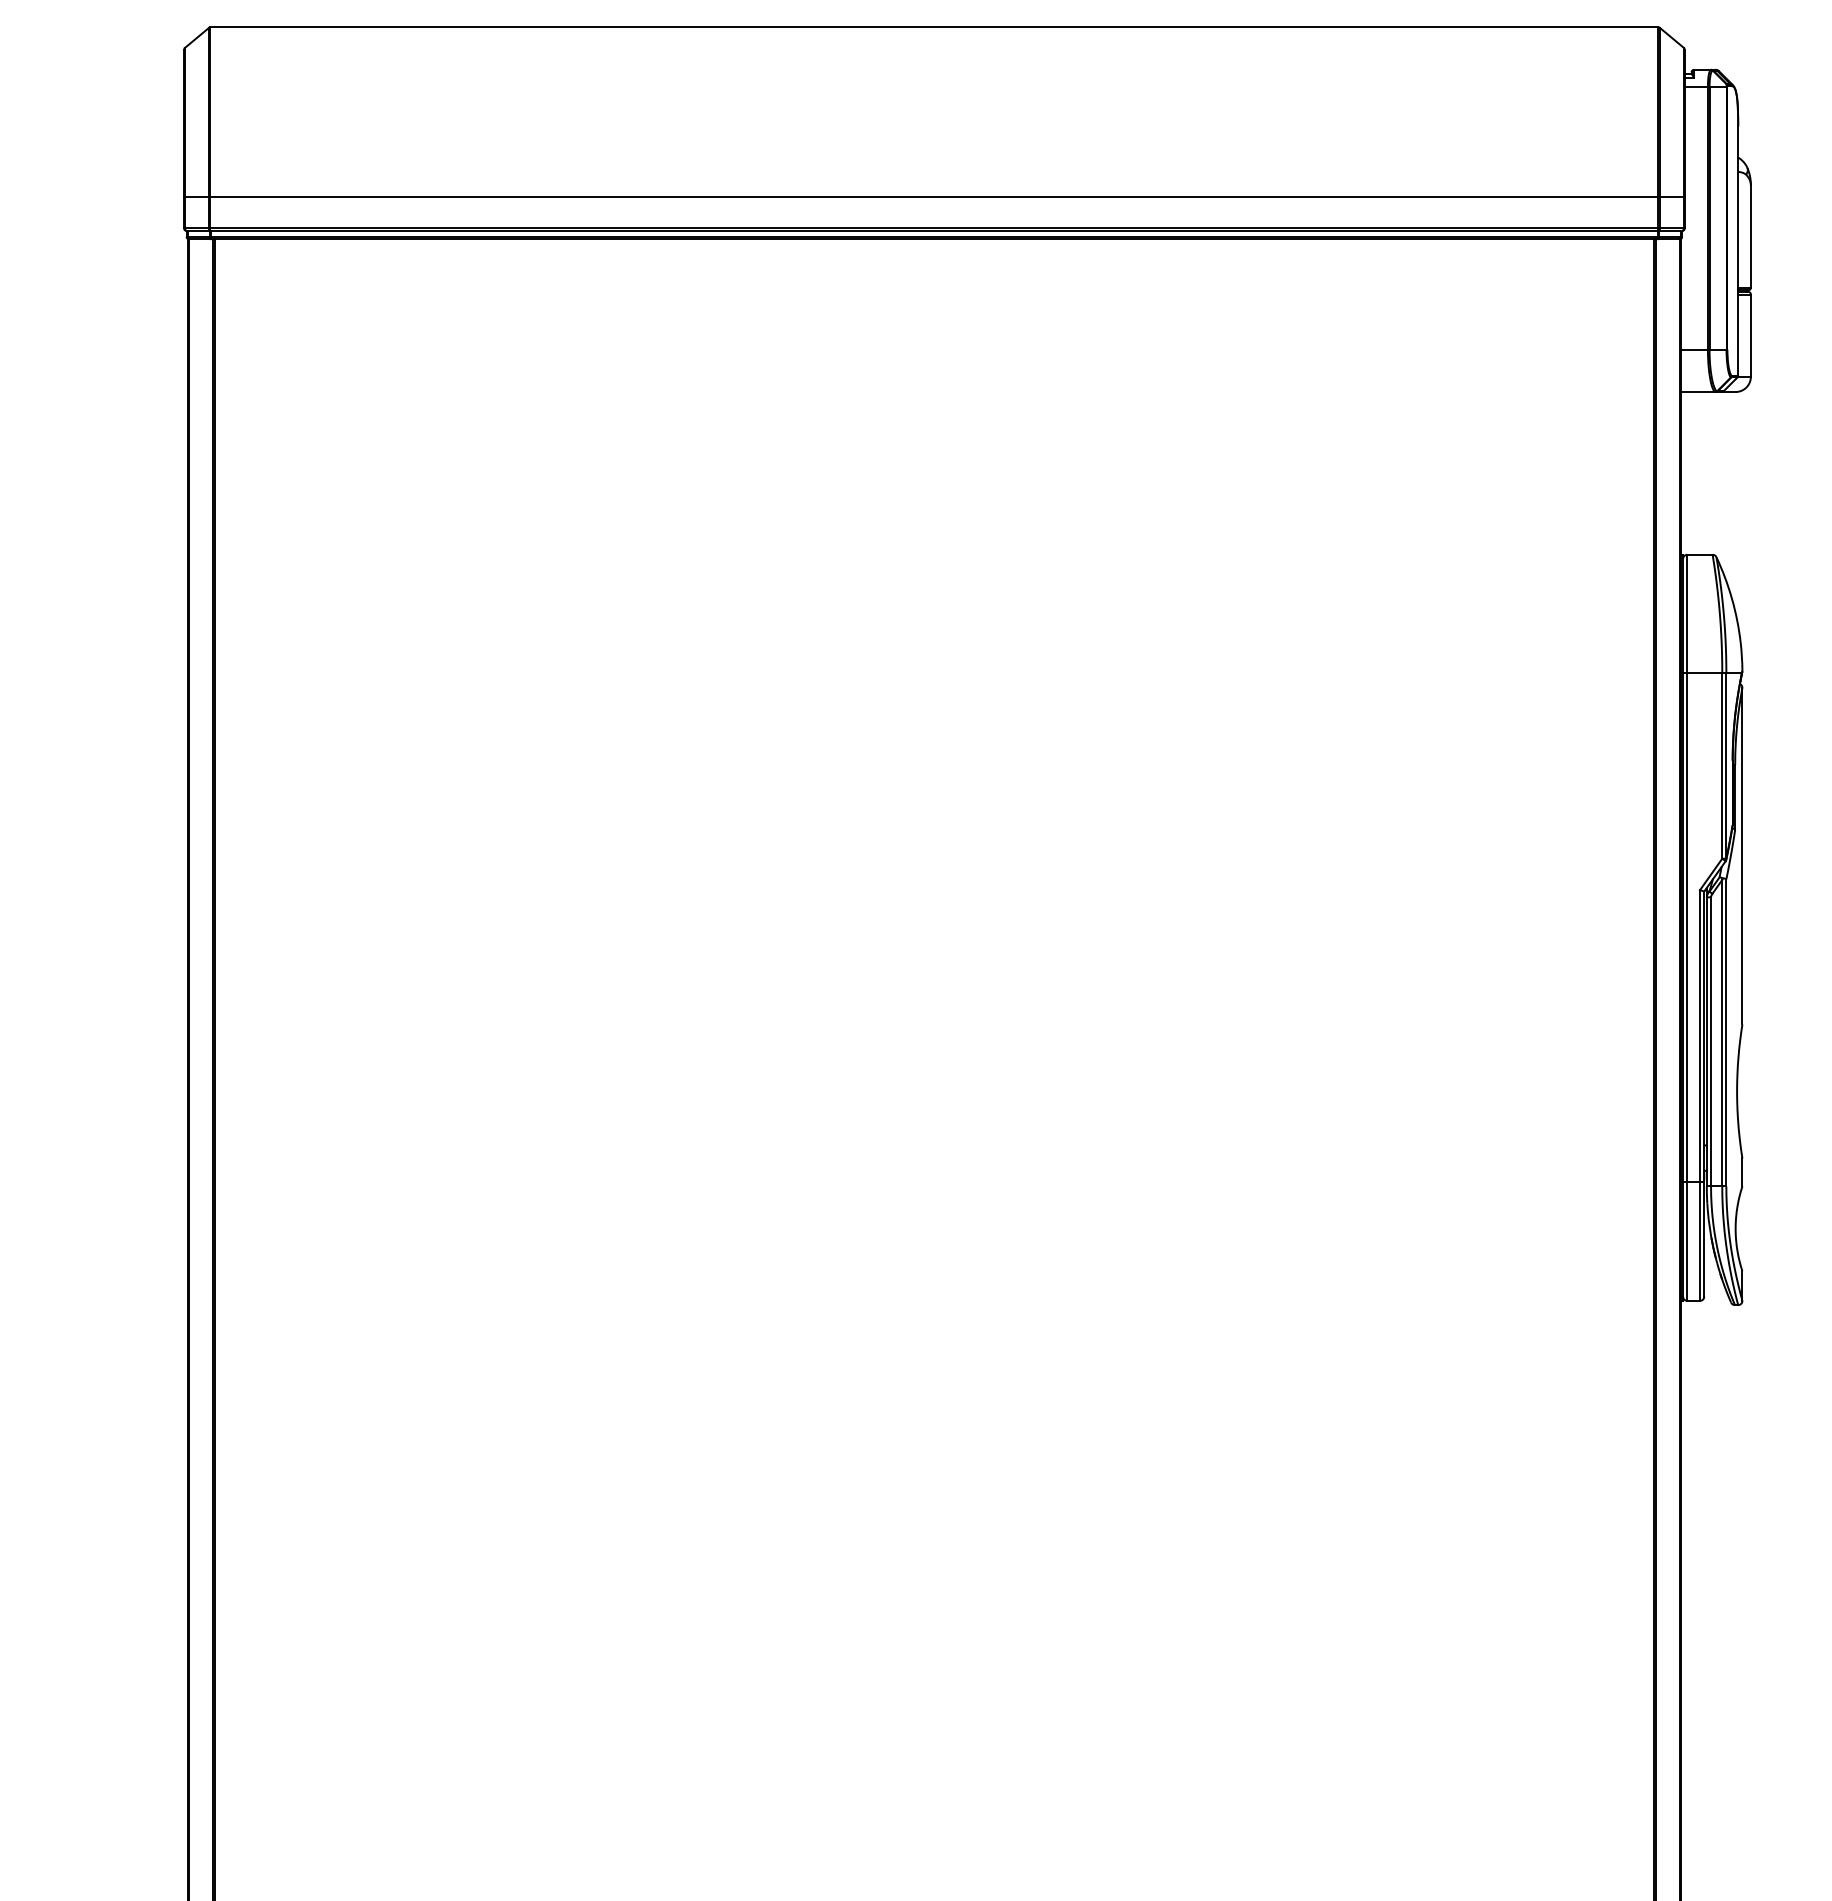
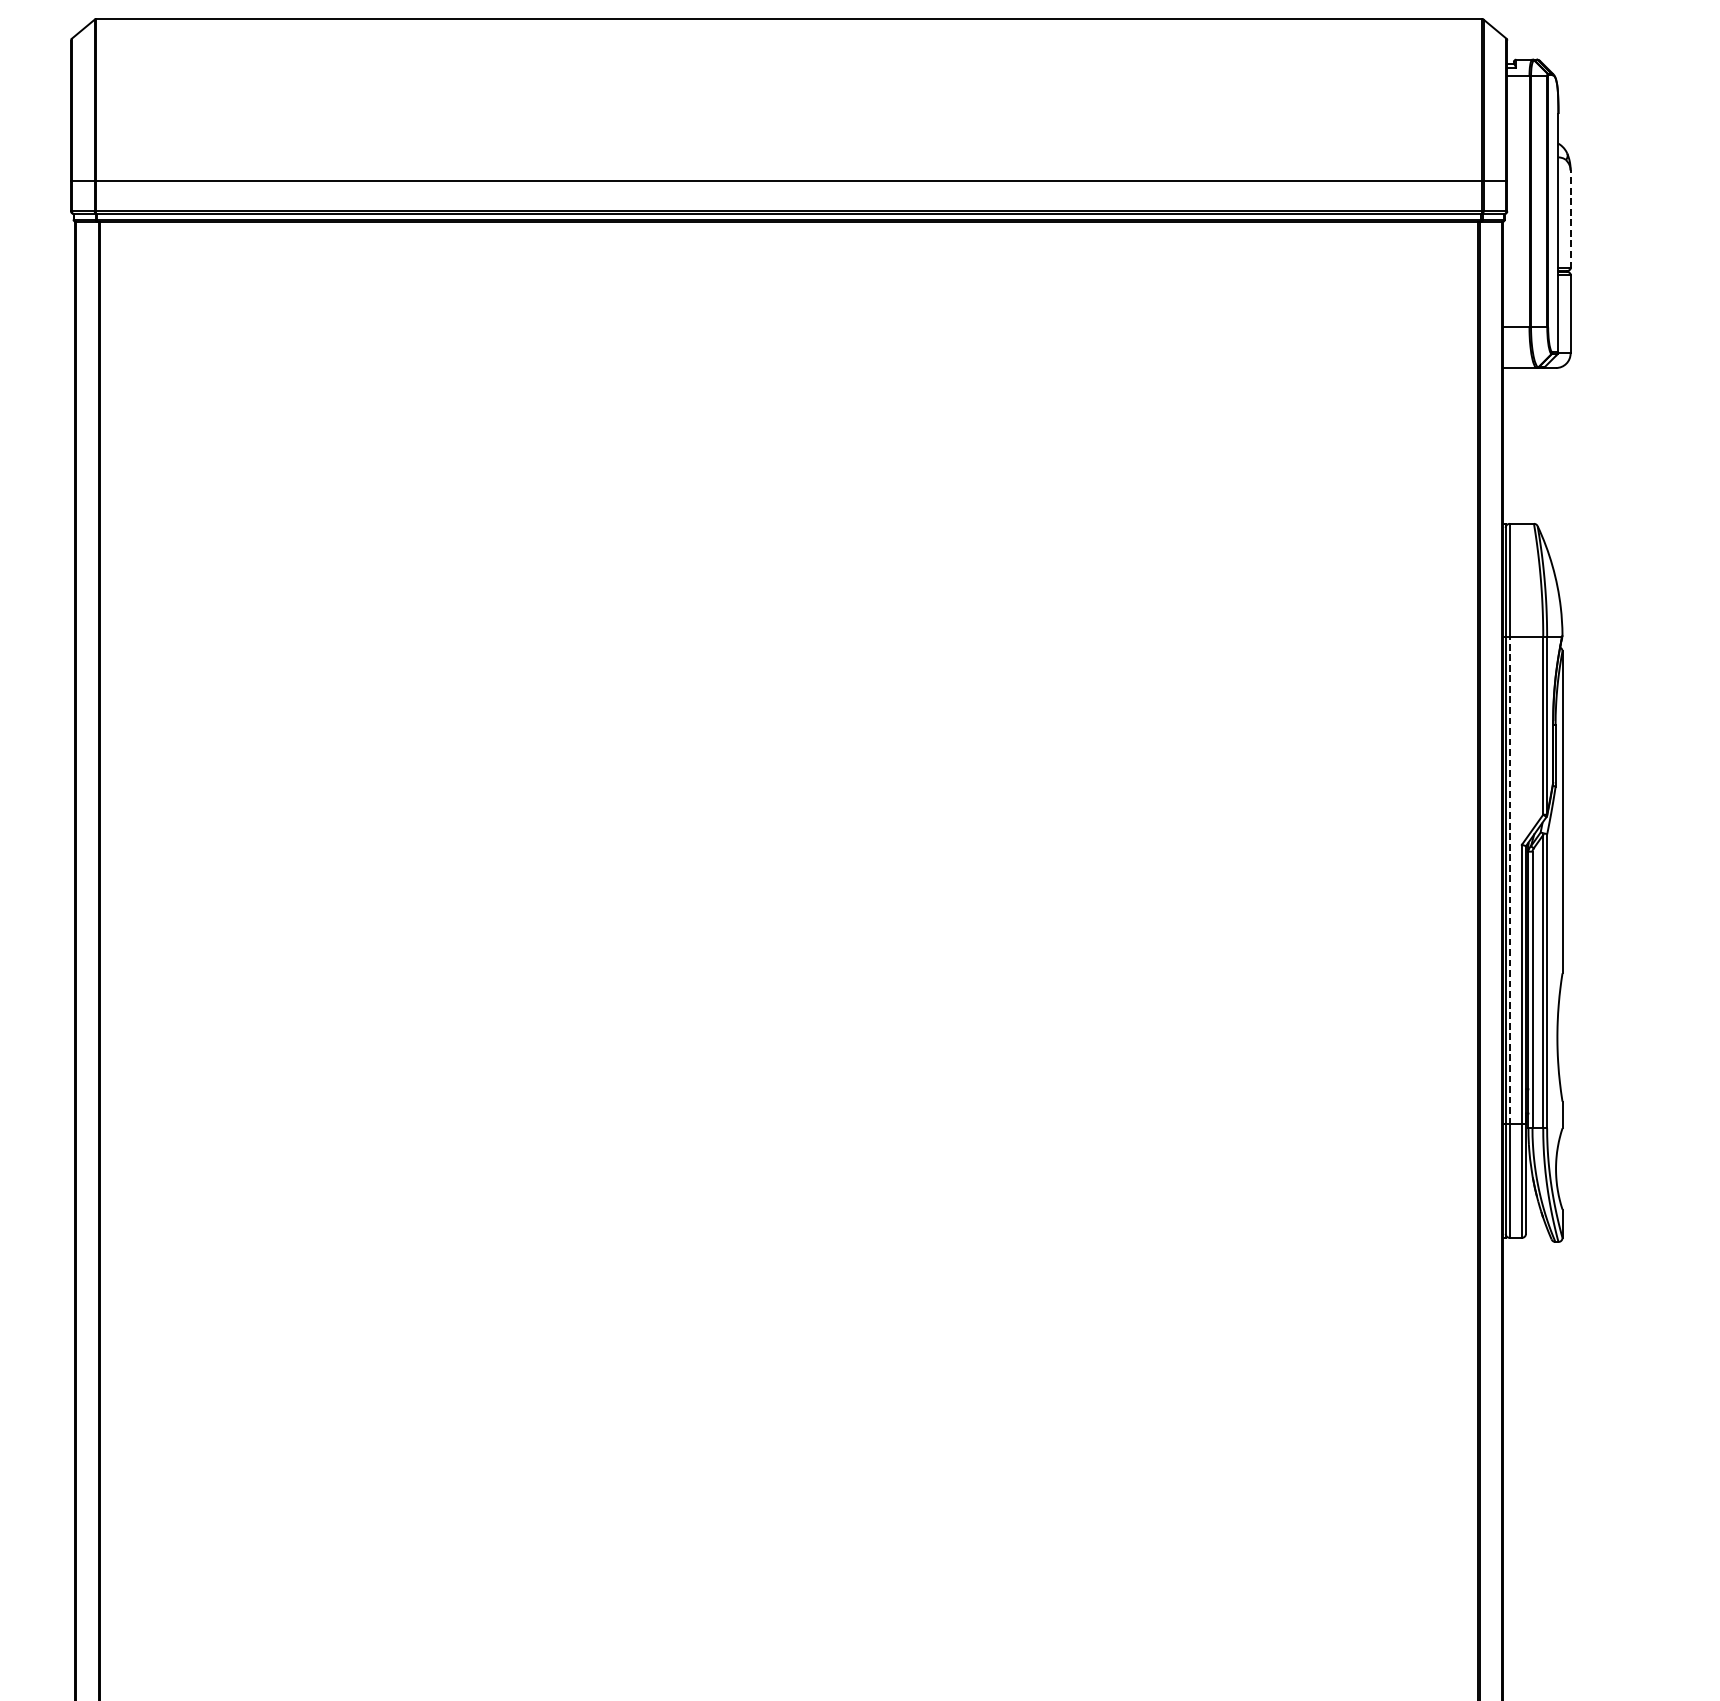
line: (1750, 236) -> (1570, 219), solid -> dashed
line: (1687, 927) -> (1509, 880), solid -> dashed

